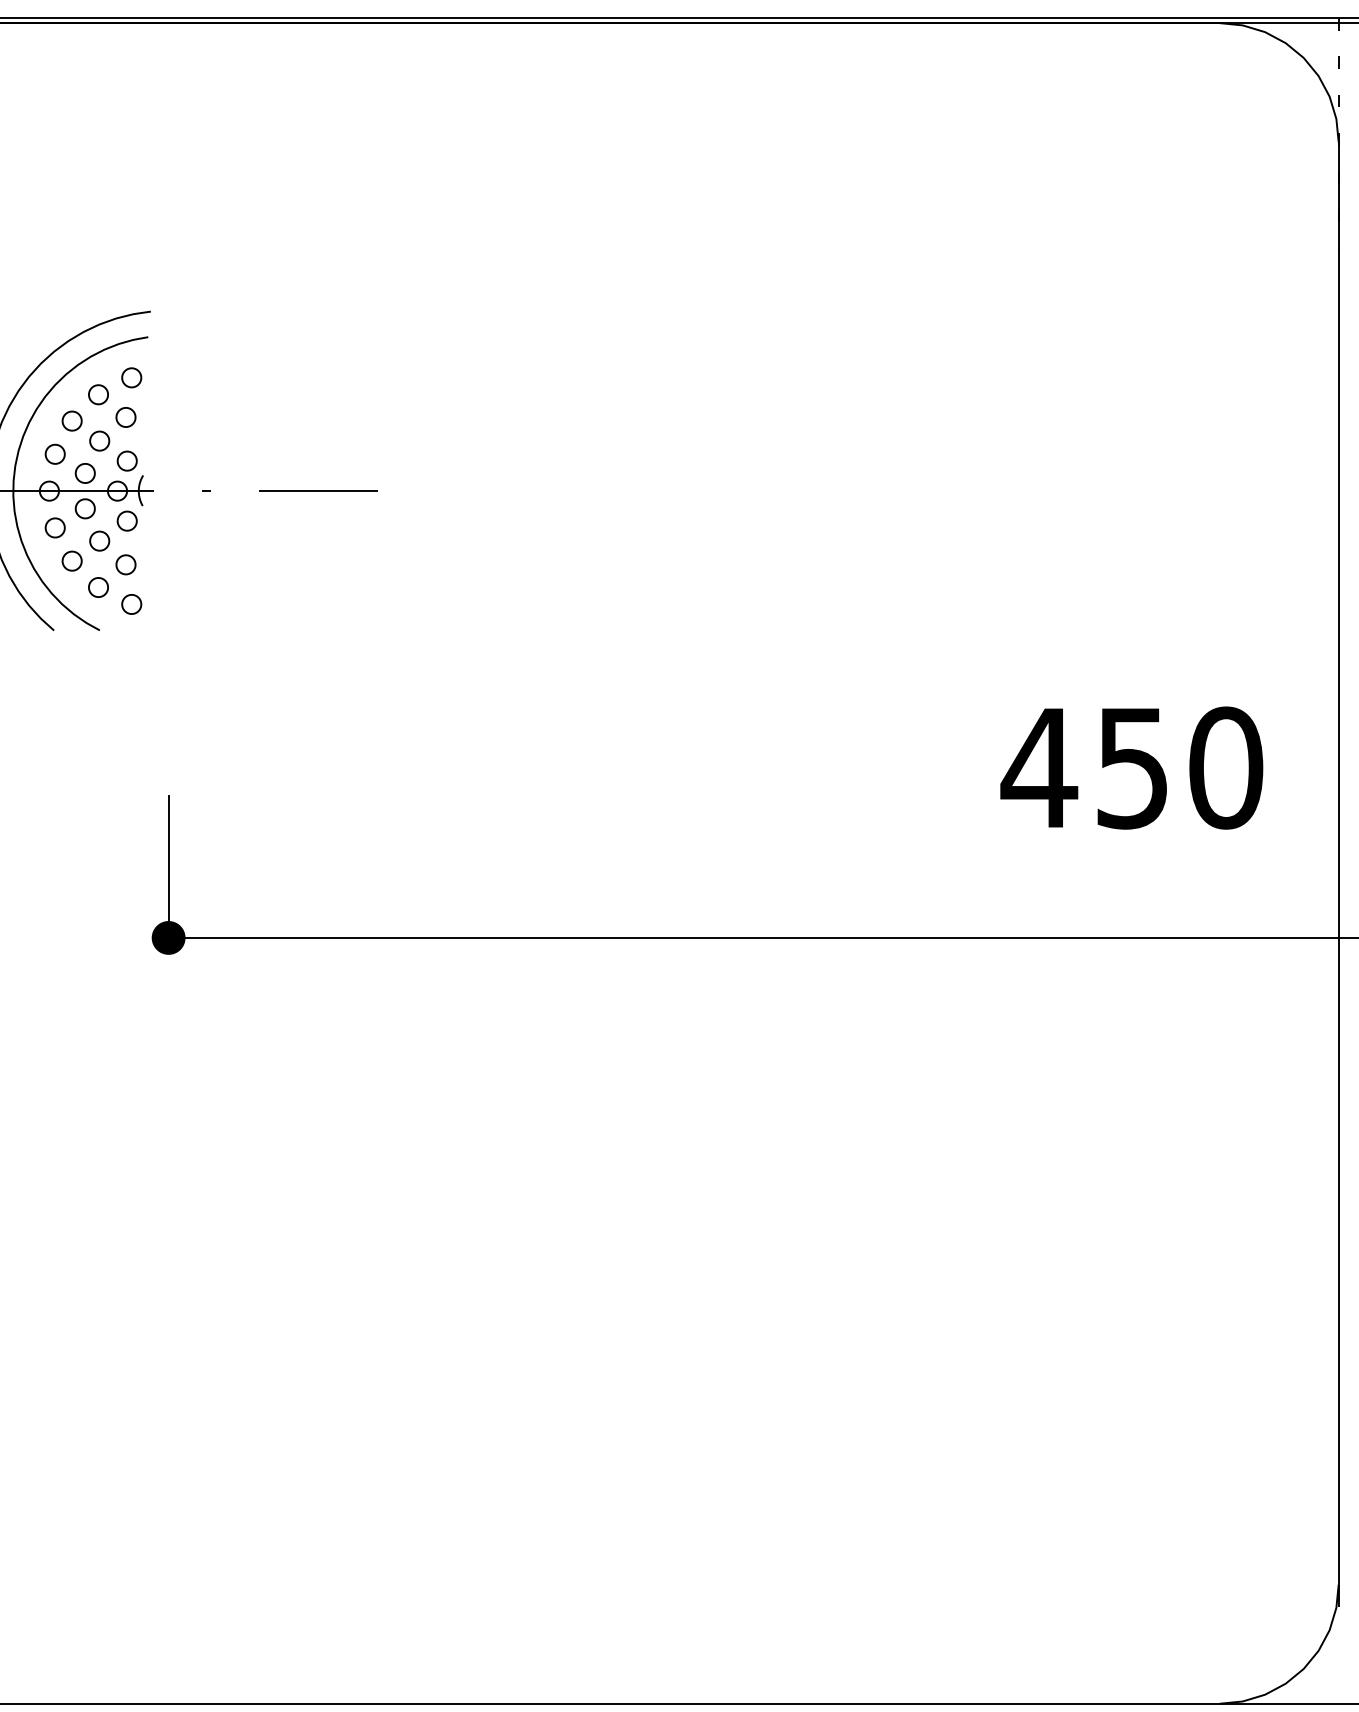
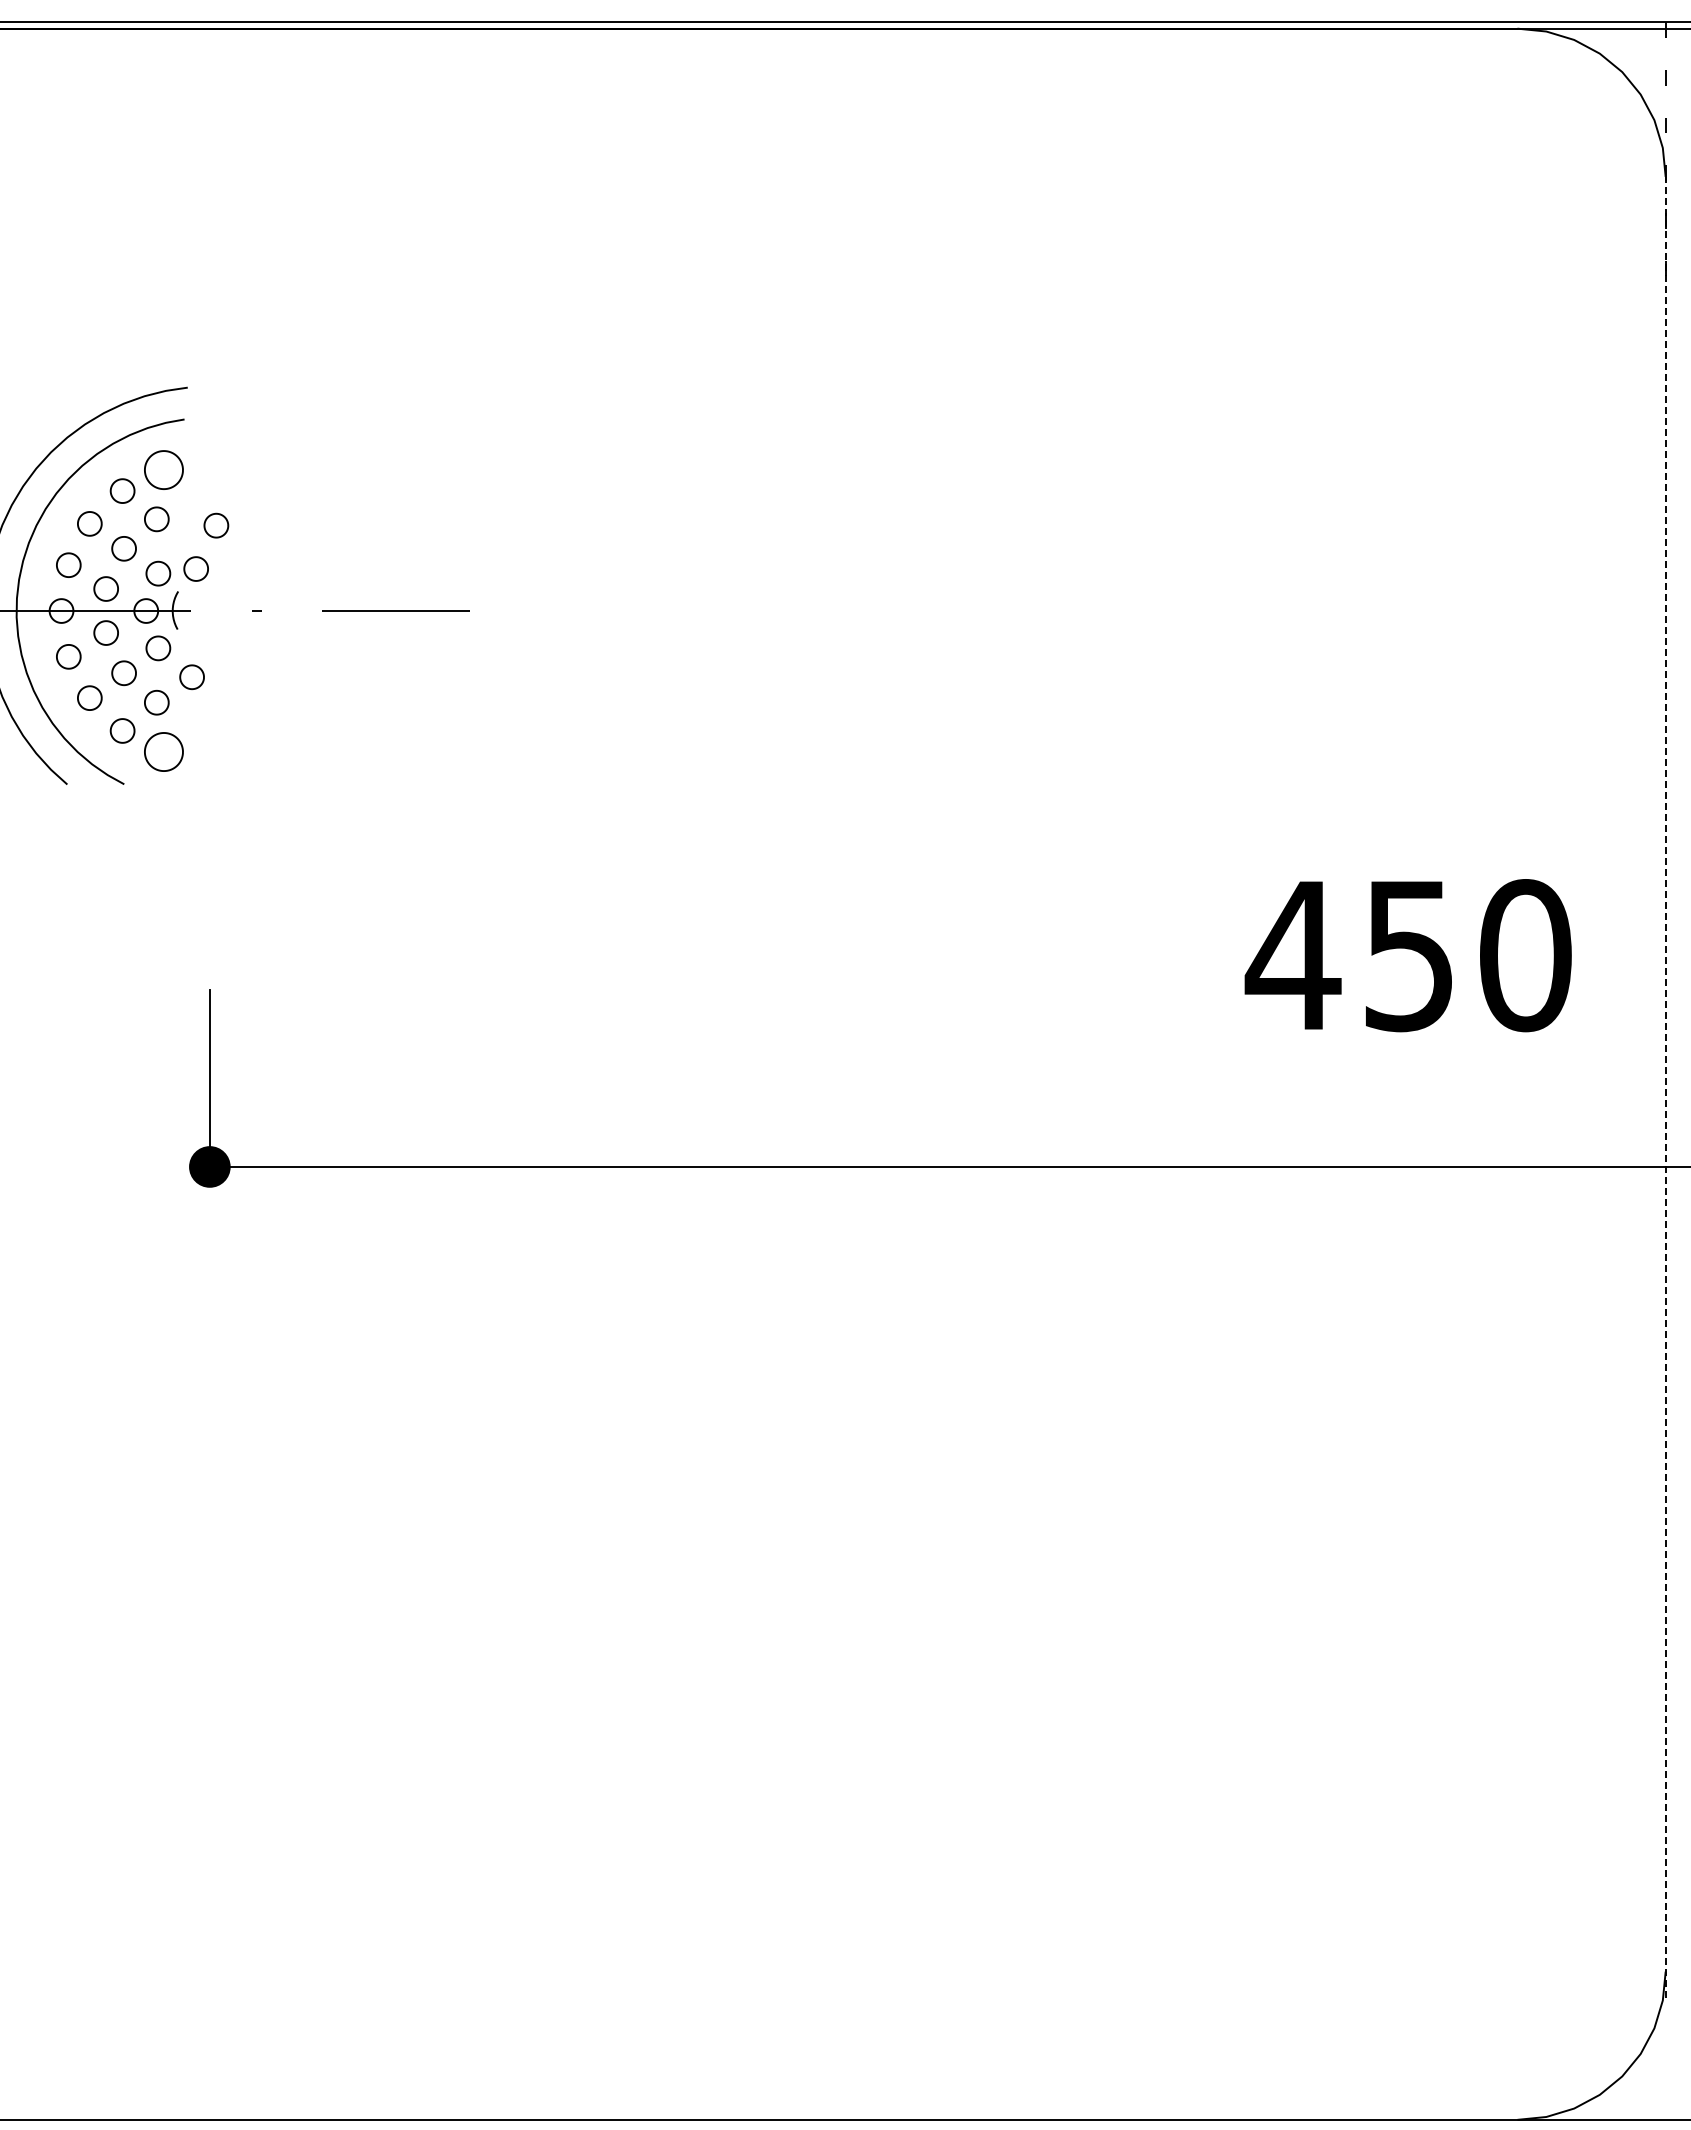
part: (131, 377) -> (163, 469), size x1.6
part: (173, 422) -> (216, 525), added
part: (157, 456) -> (195, 568), added
part: (153, 544) -> (191, 677), added
part: (131, 604) -> (163, 751), size x1.6
line: (1338, 874) -> (1665, 1087), solid -> dashed

